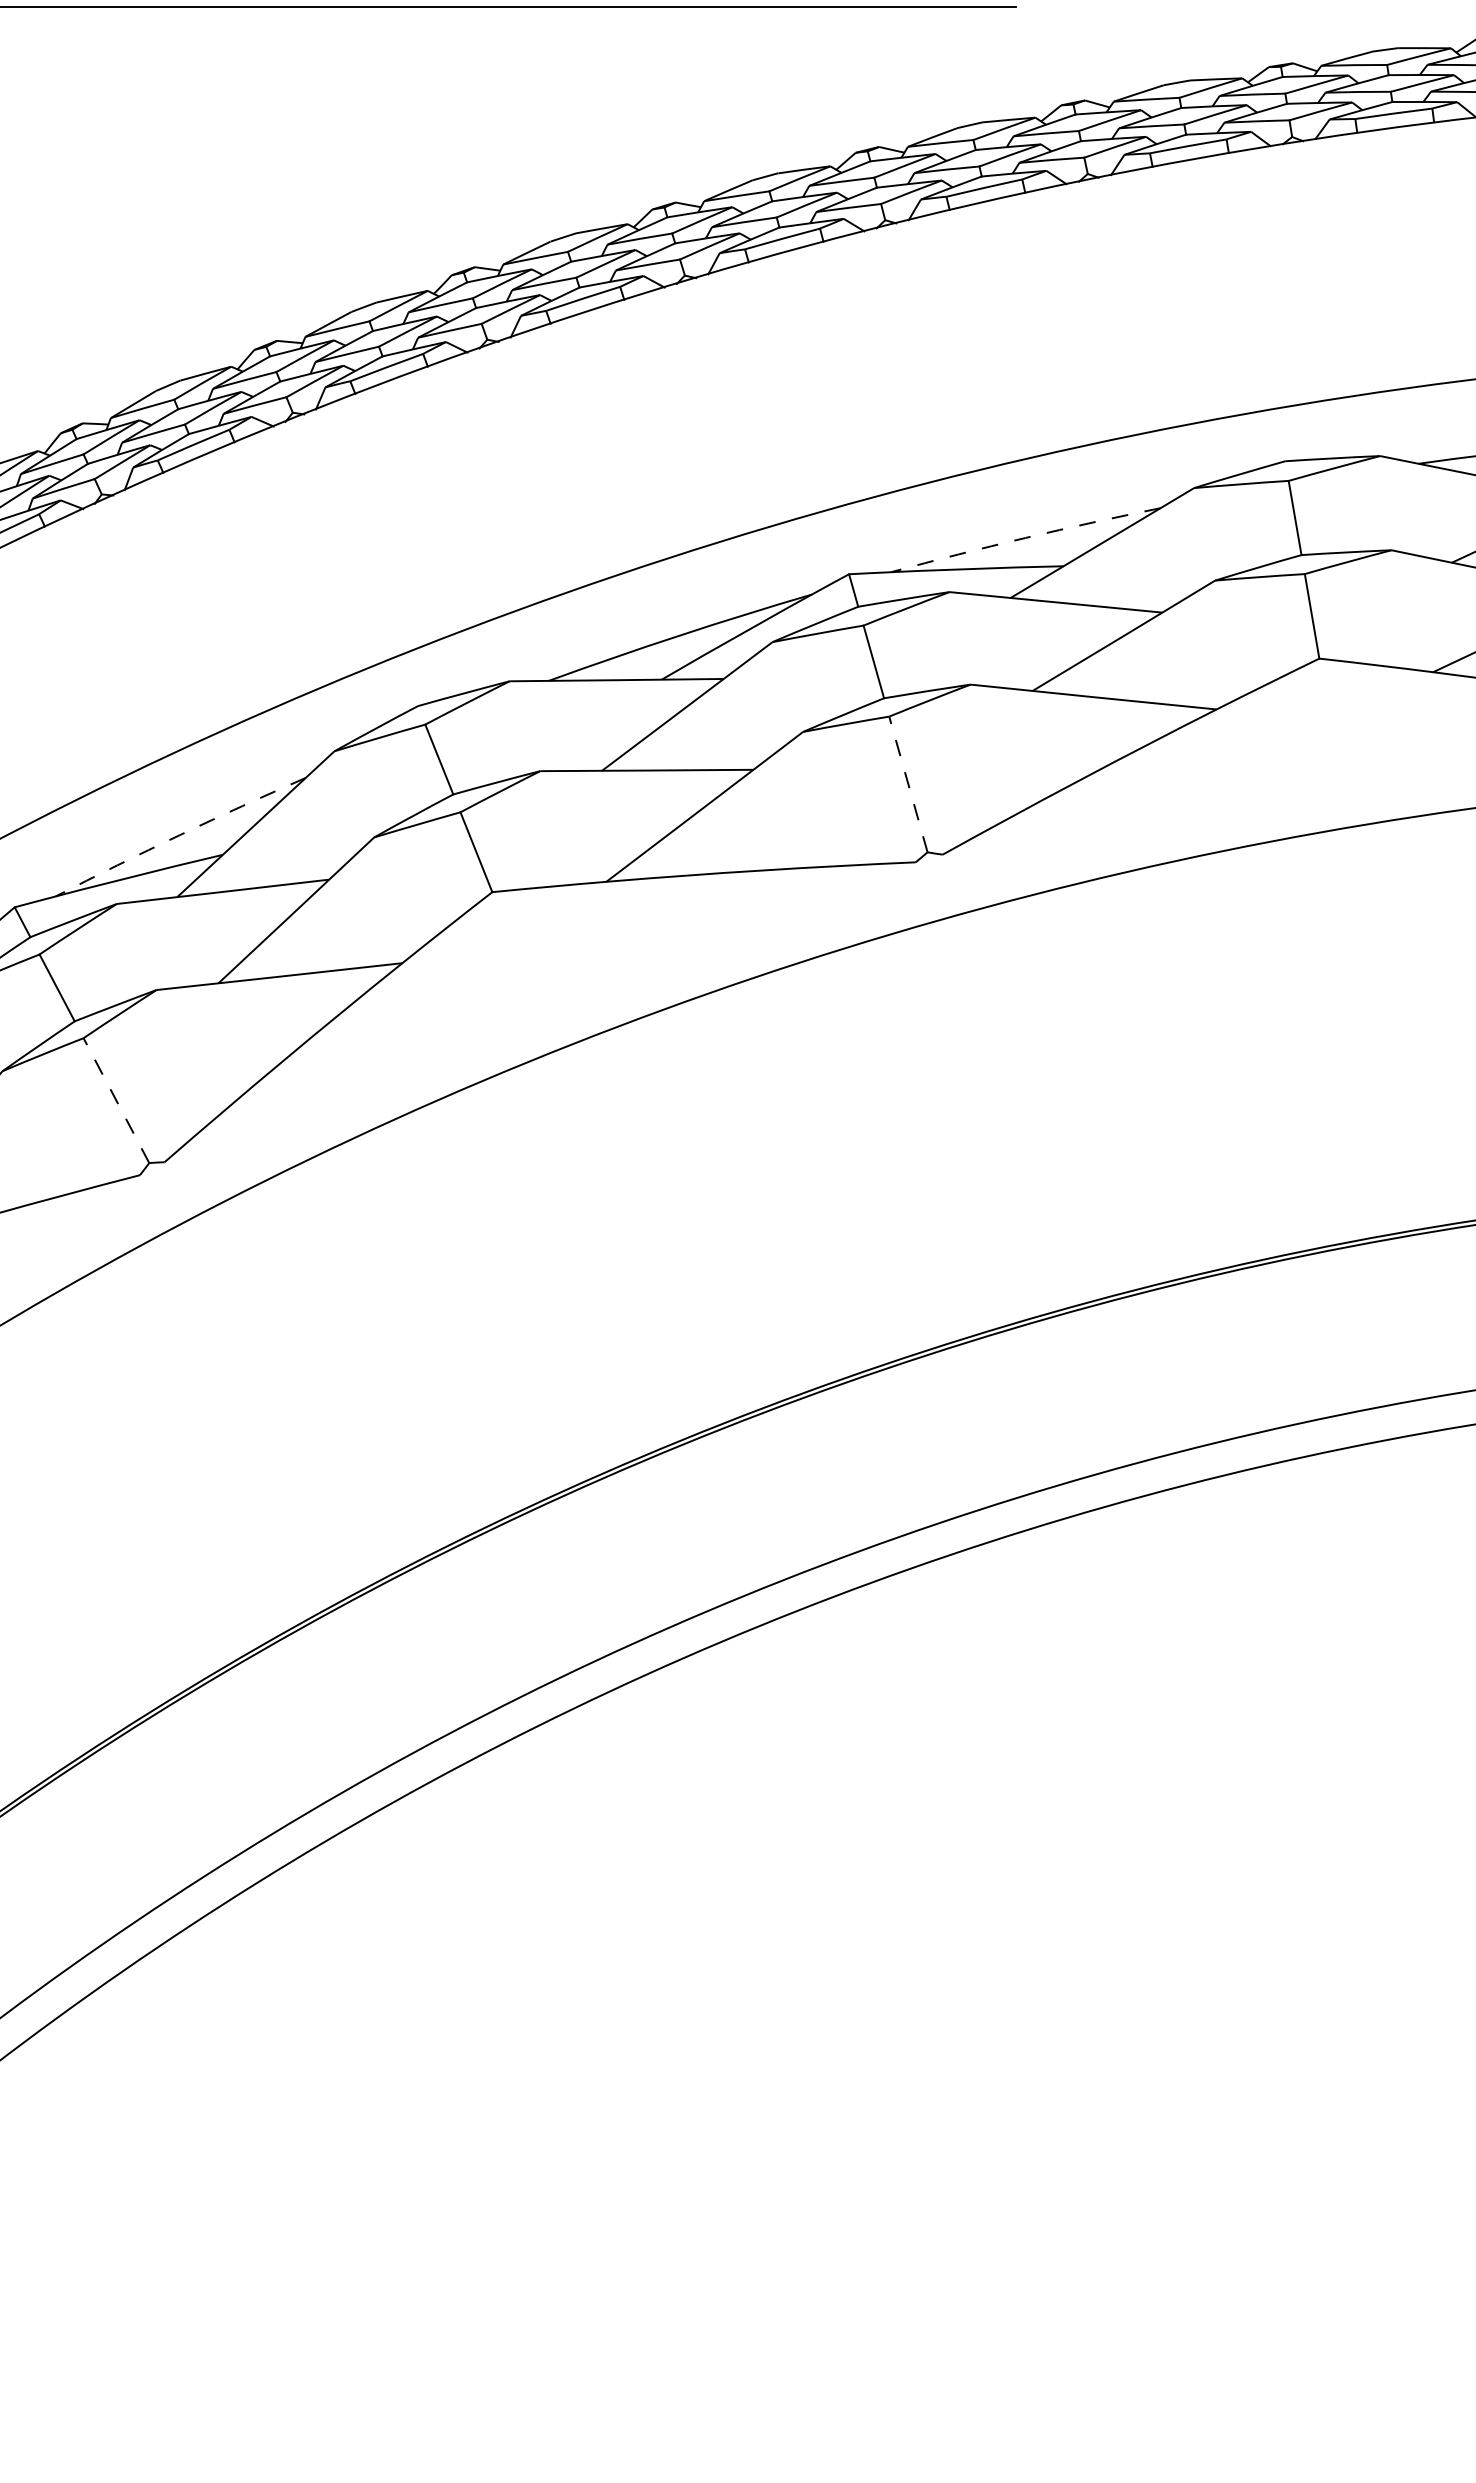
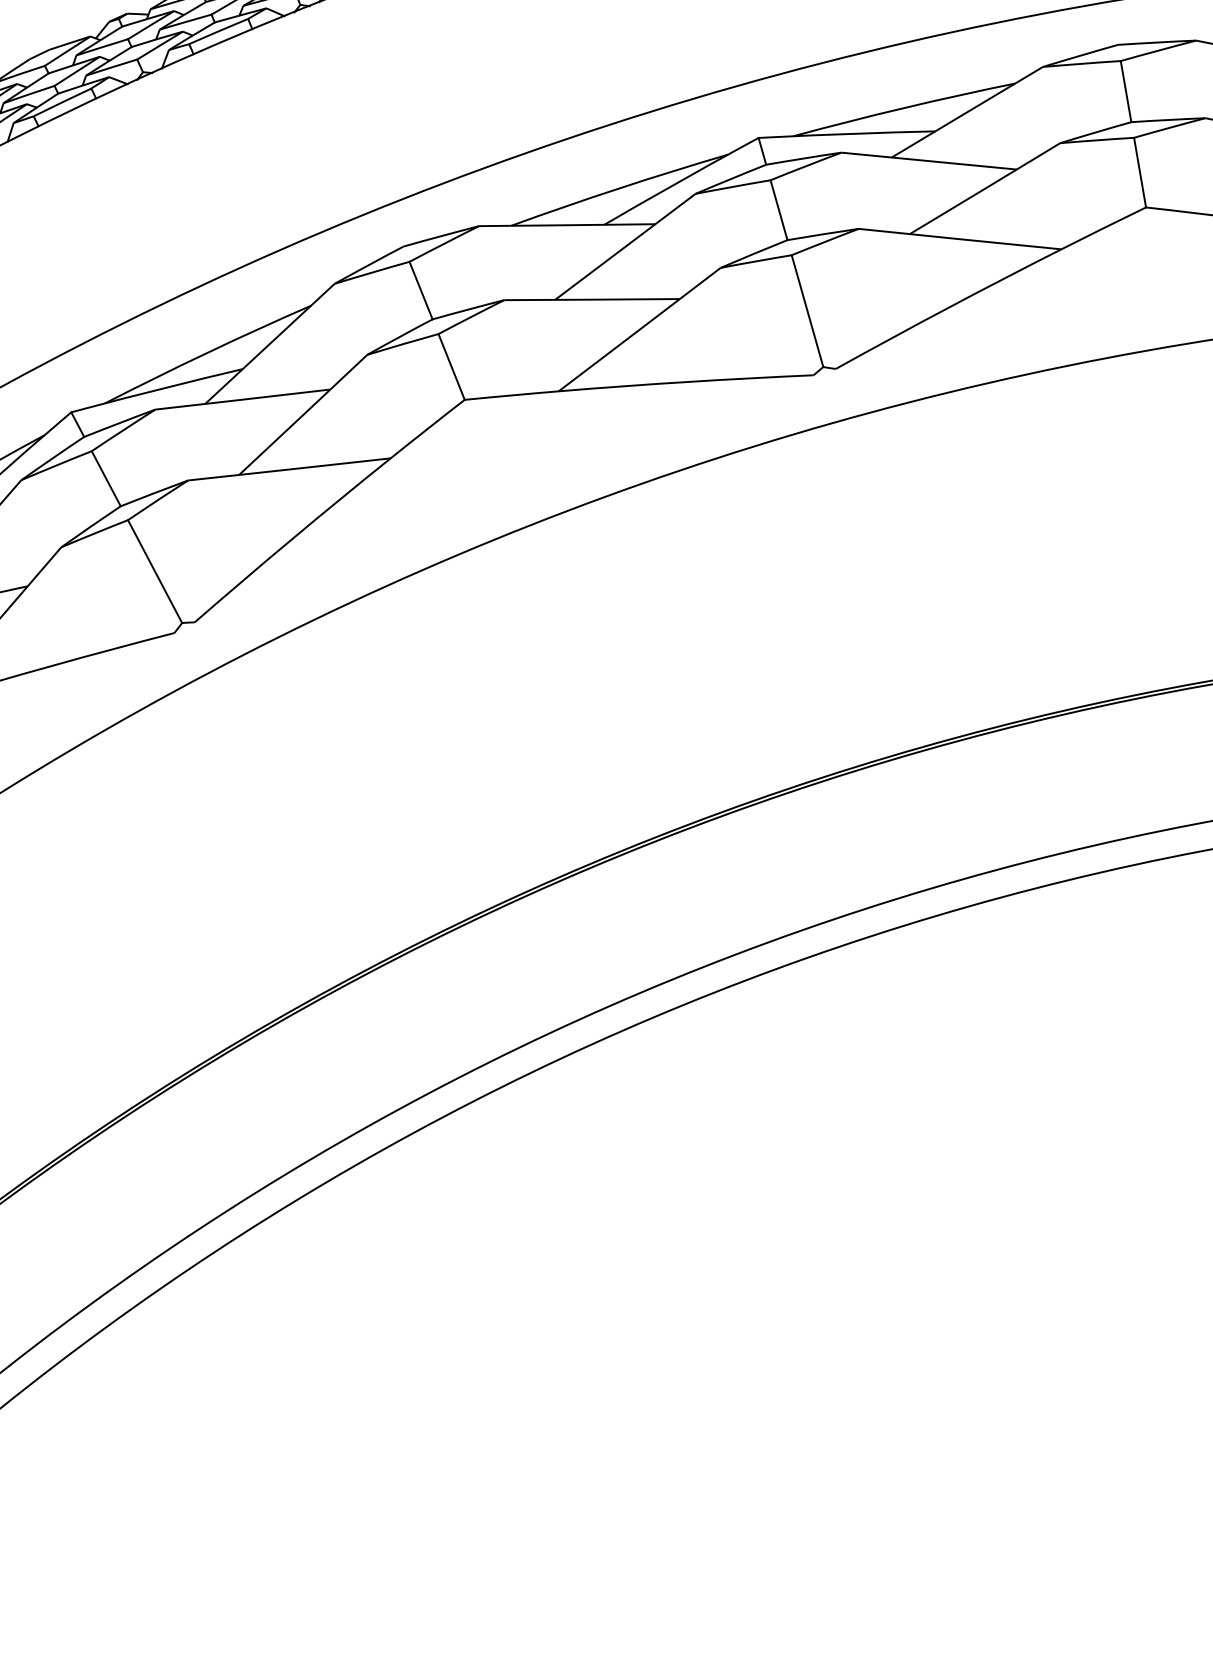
arc: (1025, 537) -> (903, 107), dashed -> solid
line: (908, 784) -> (807, 311), dashed -> solid
arc: (179, 835) -> (207, 353), dashed -> solid
line: (116, 1100) -> (155, 571), dashed -> solid

